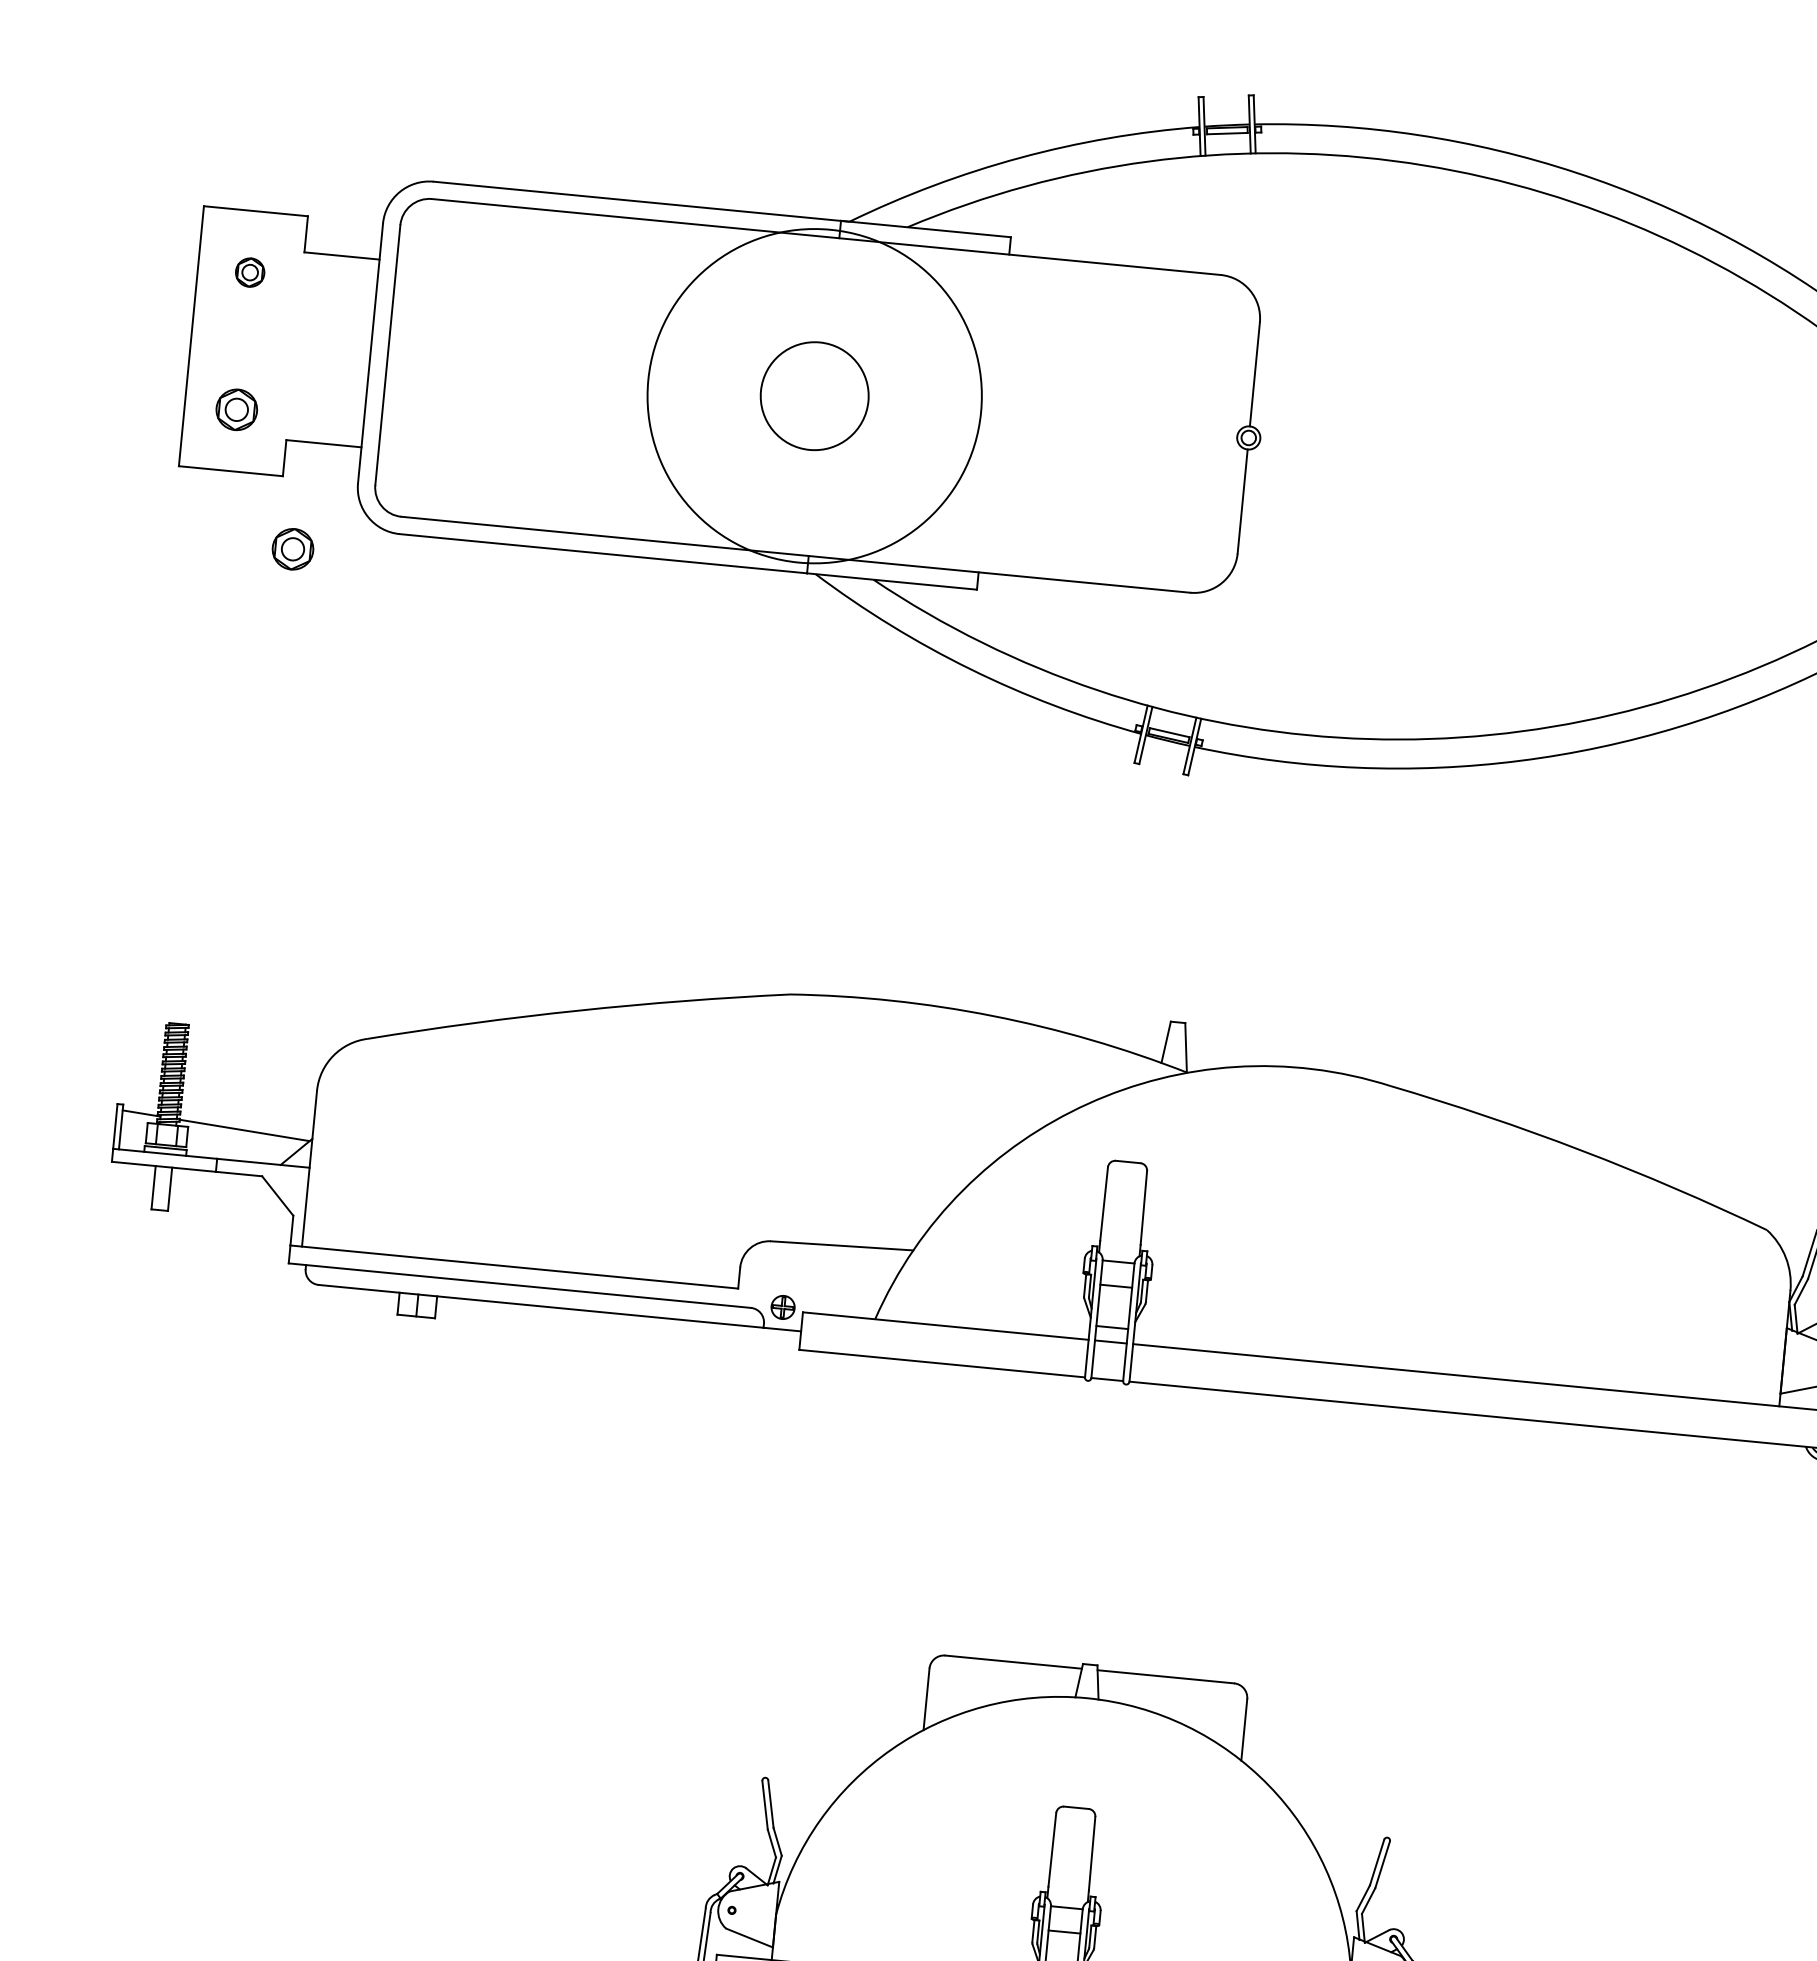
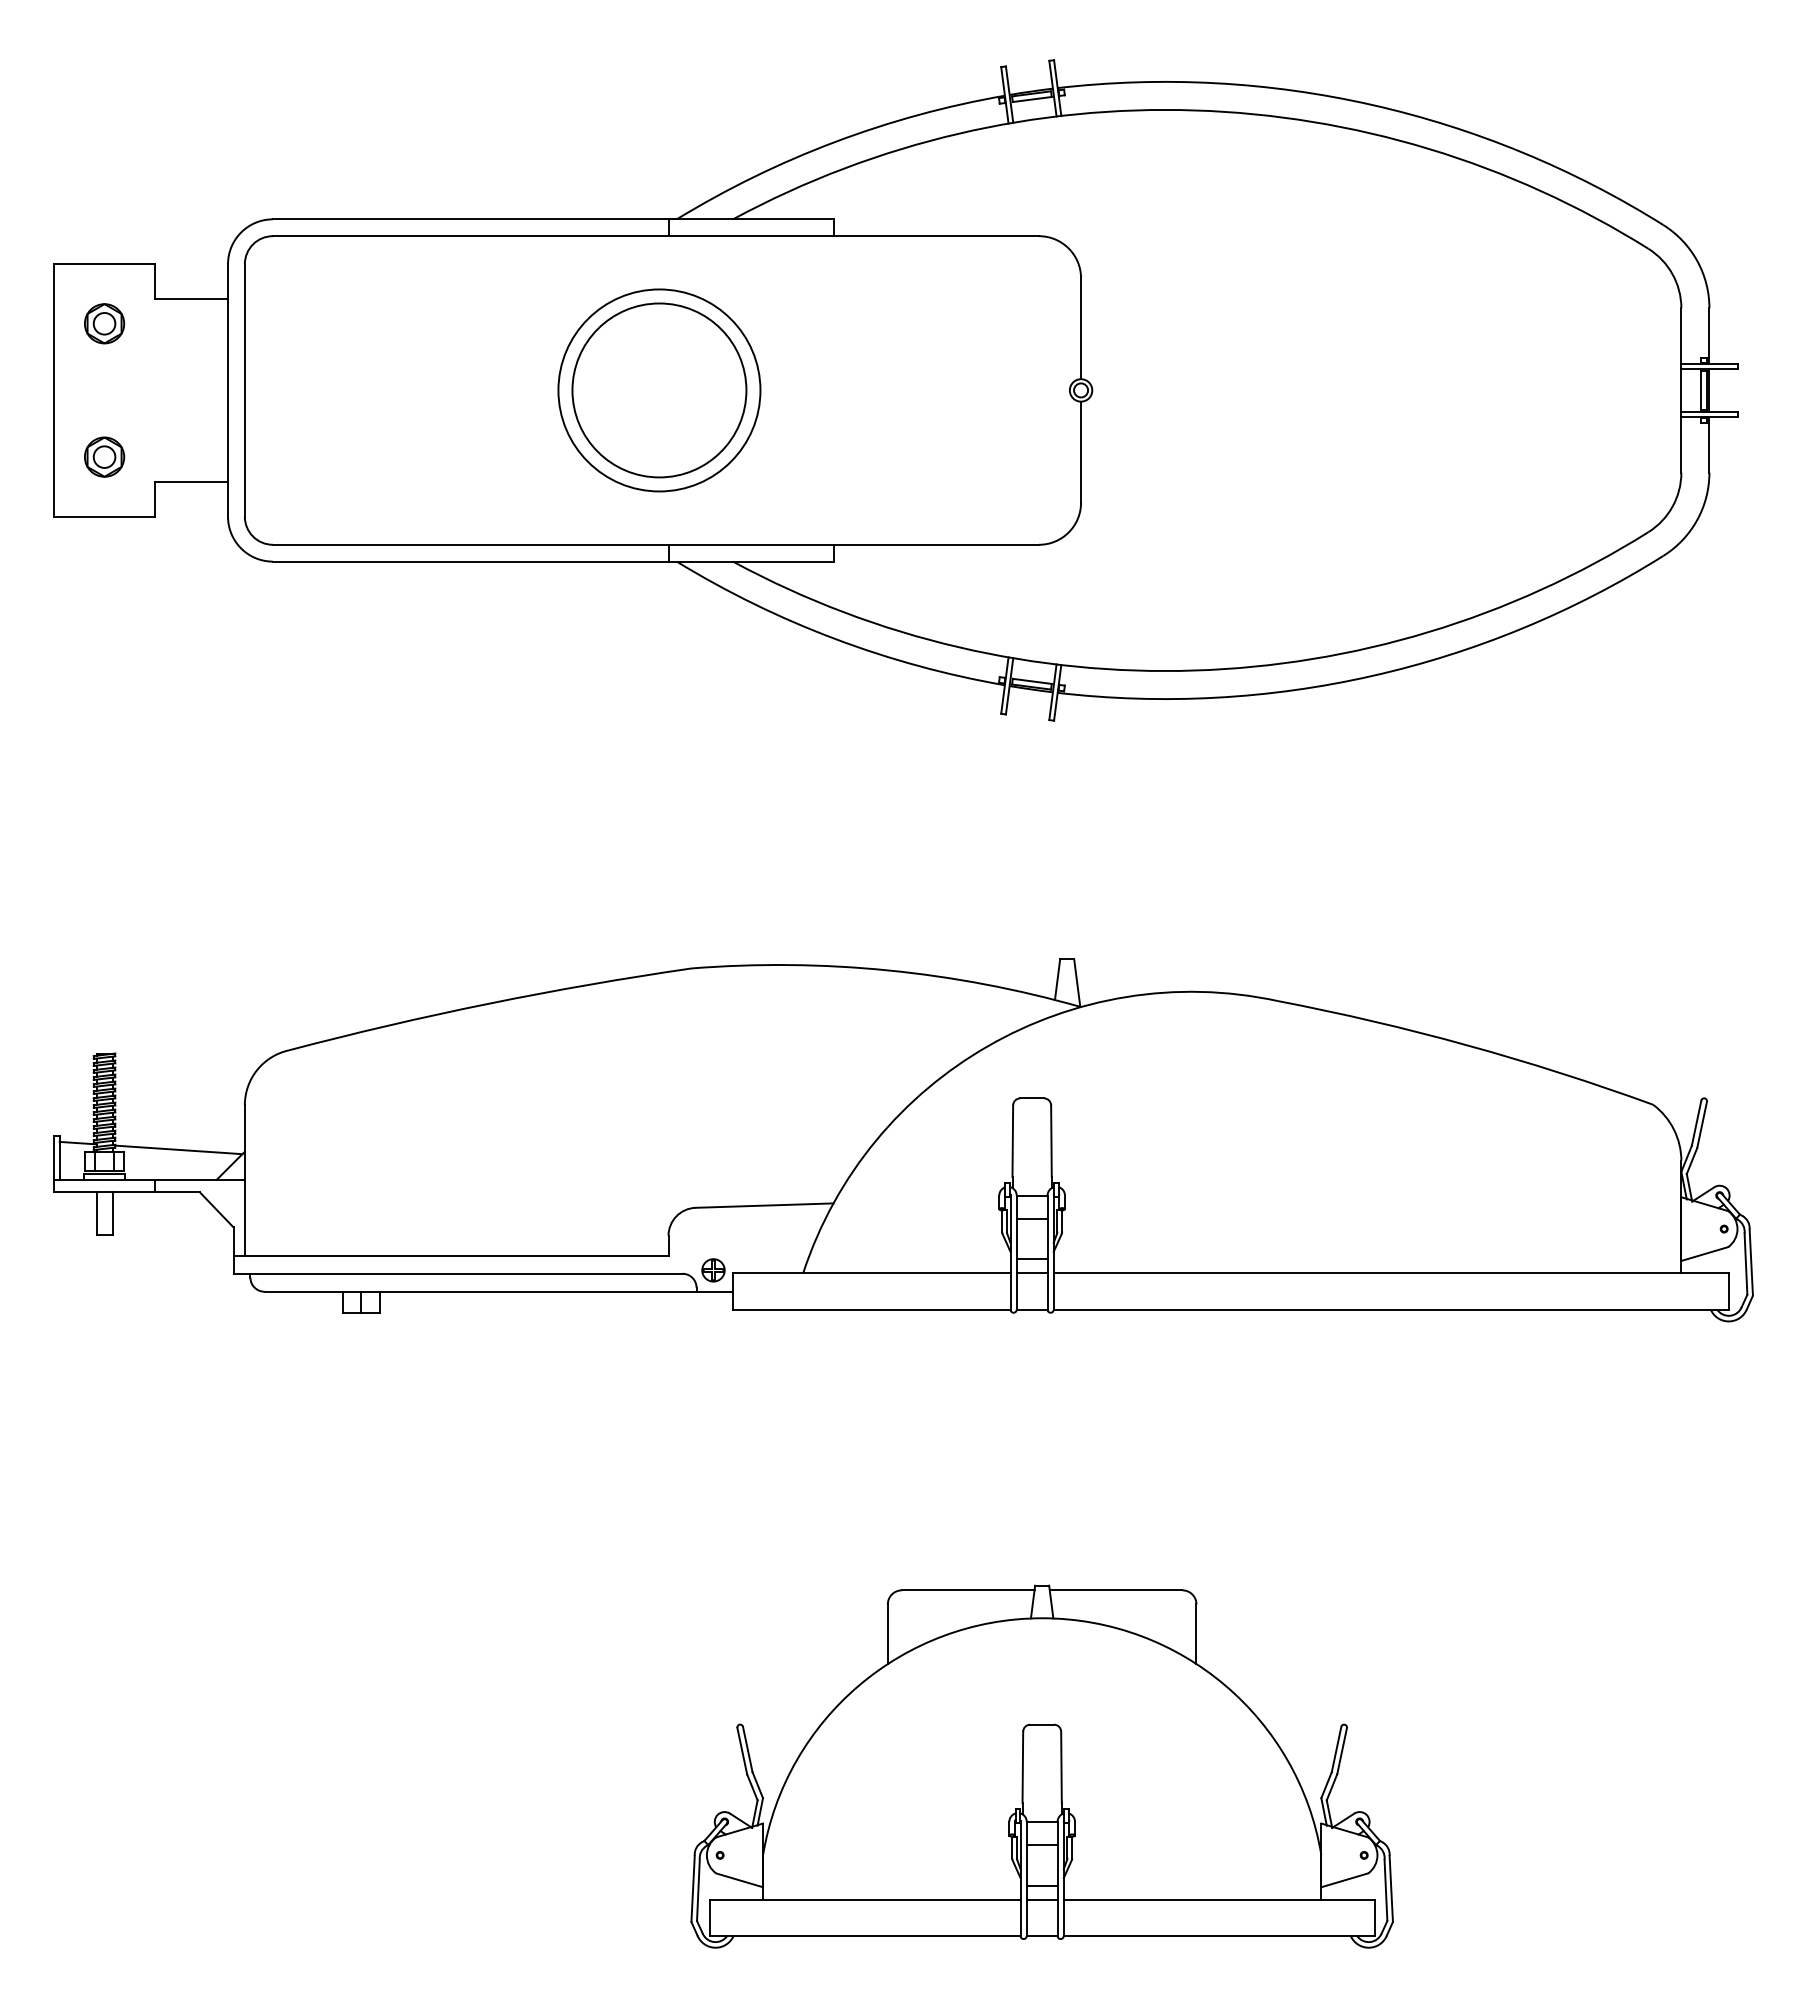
part: (250, 272) -> (104, 323), size x1.43
circle: (814, 396) -> (659, 390), size x0.62
circle: (814, 396) -> (659, 390), size x1.67
part: (293, 548) -> (171, 585), removed

